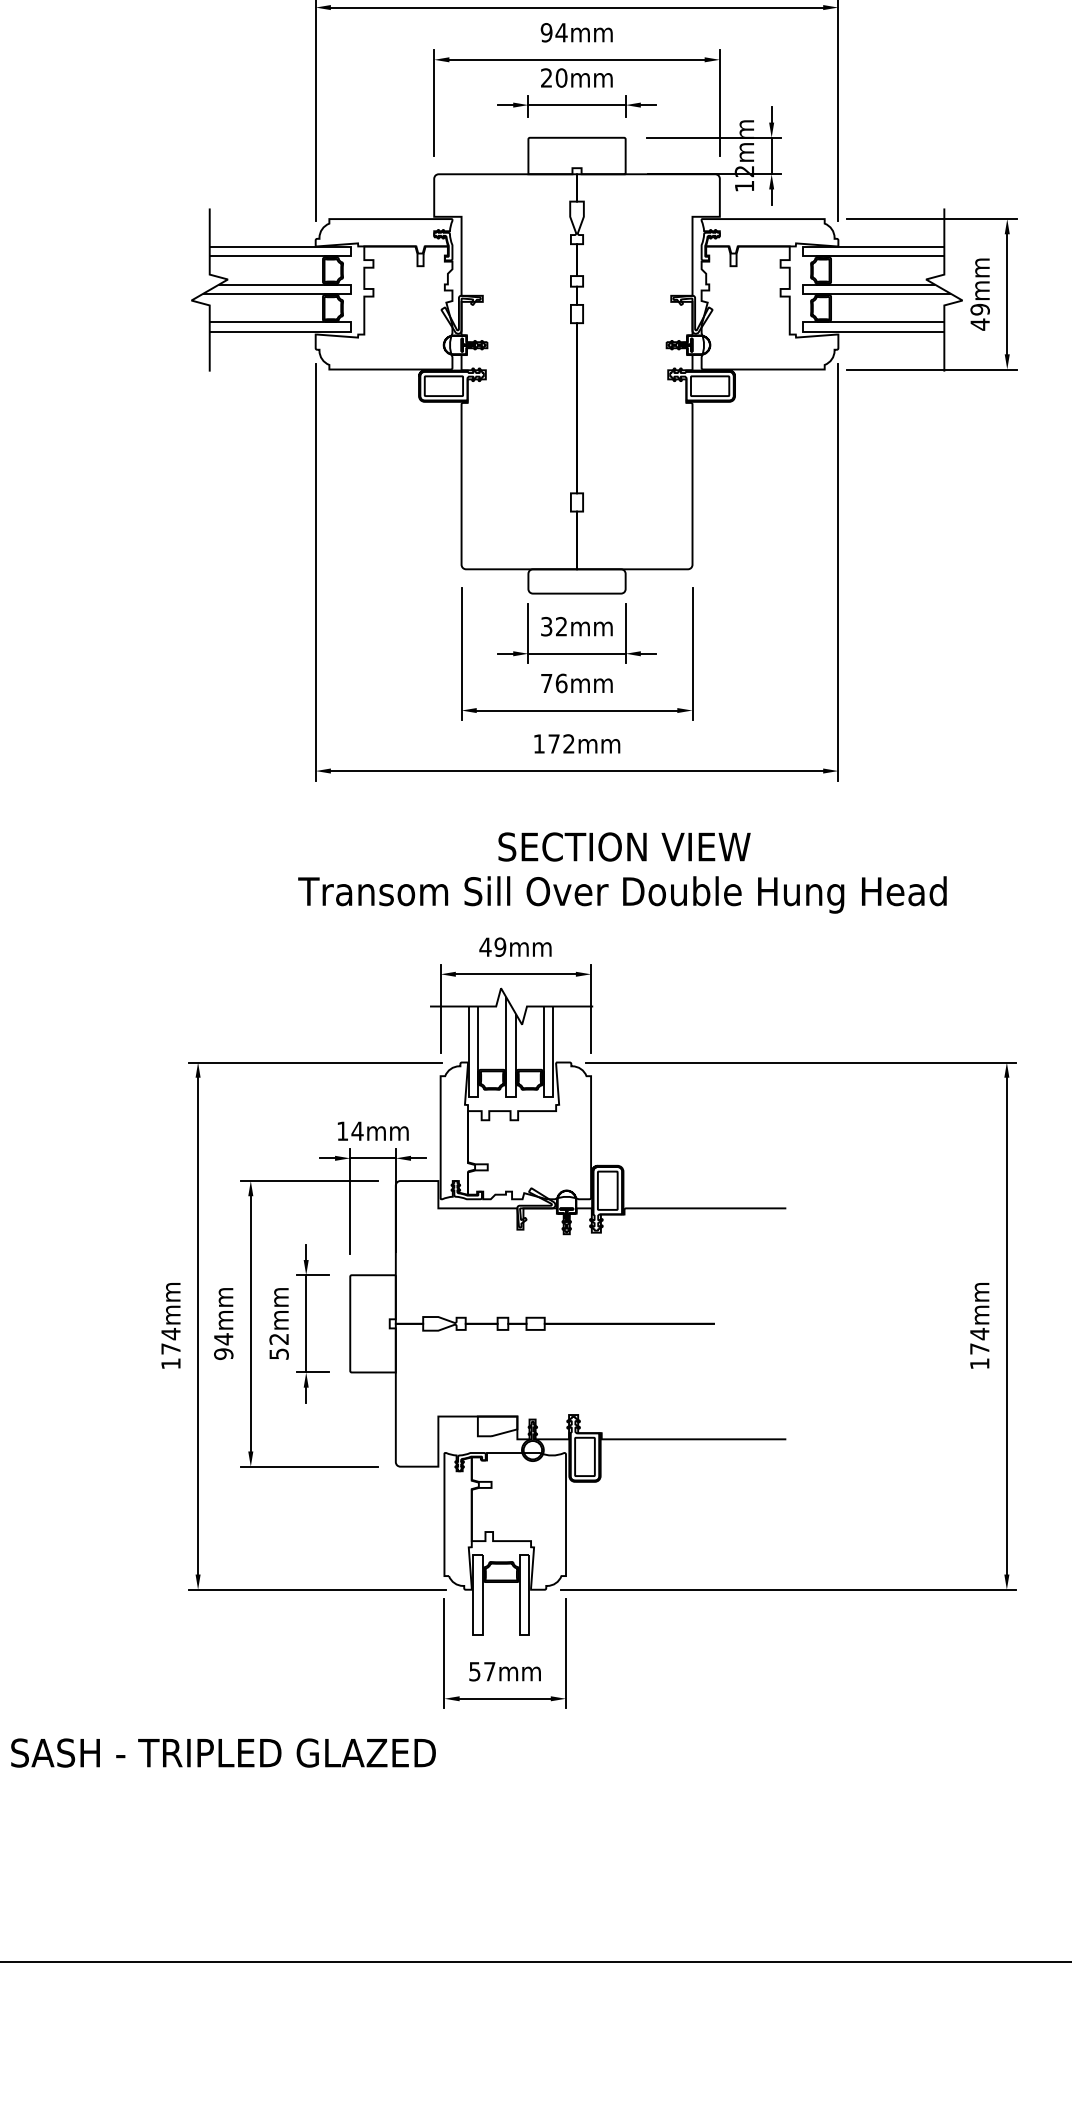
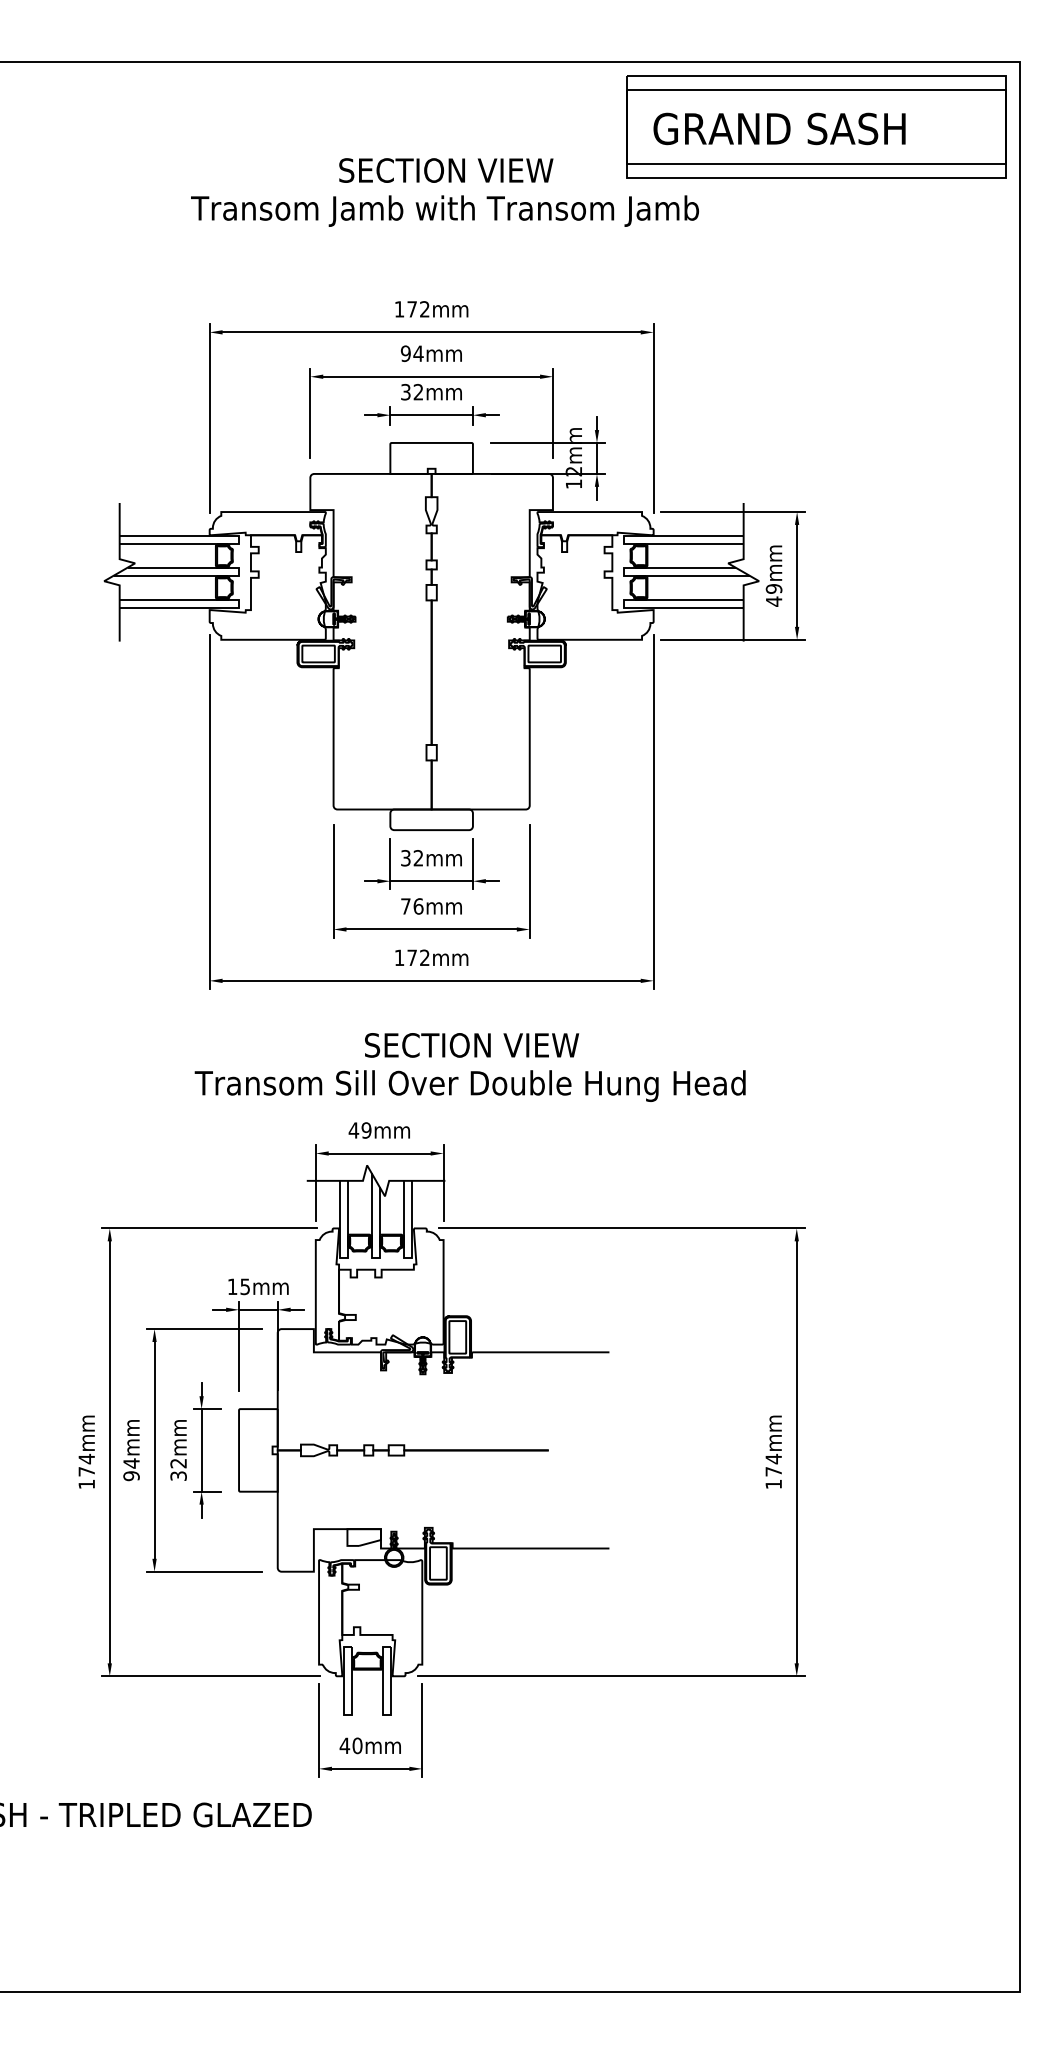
text: (554, 78) -> (412, 392), 20mm -> 32mm
text: (357, 1130) -> (245, 1286), 14mm -> 15mm
text: (277, 1353) -> (177, 1475), 52mm -> 32mm
text: (481, 1671) -> (350, 1745), 57mm -> 40mm

